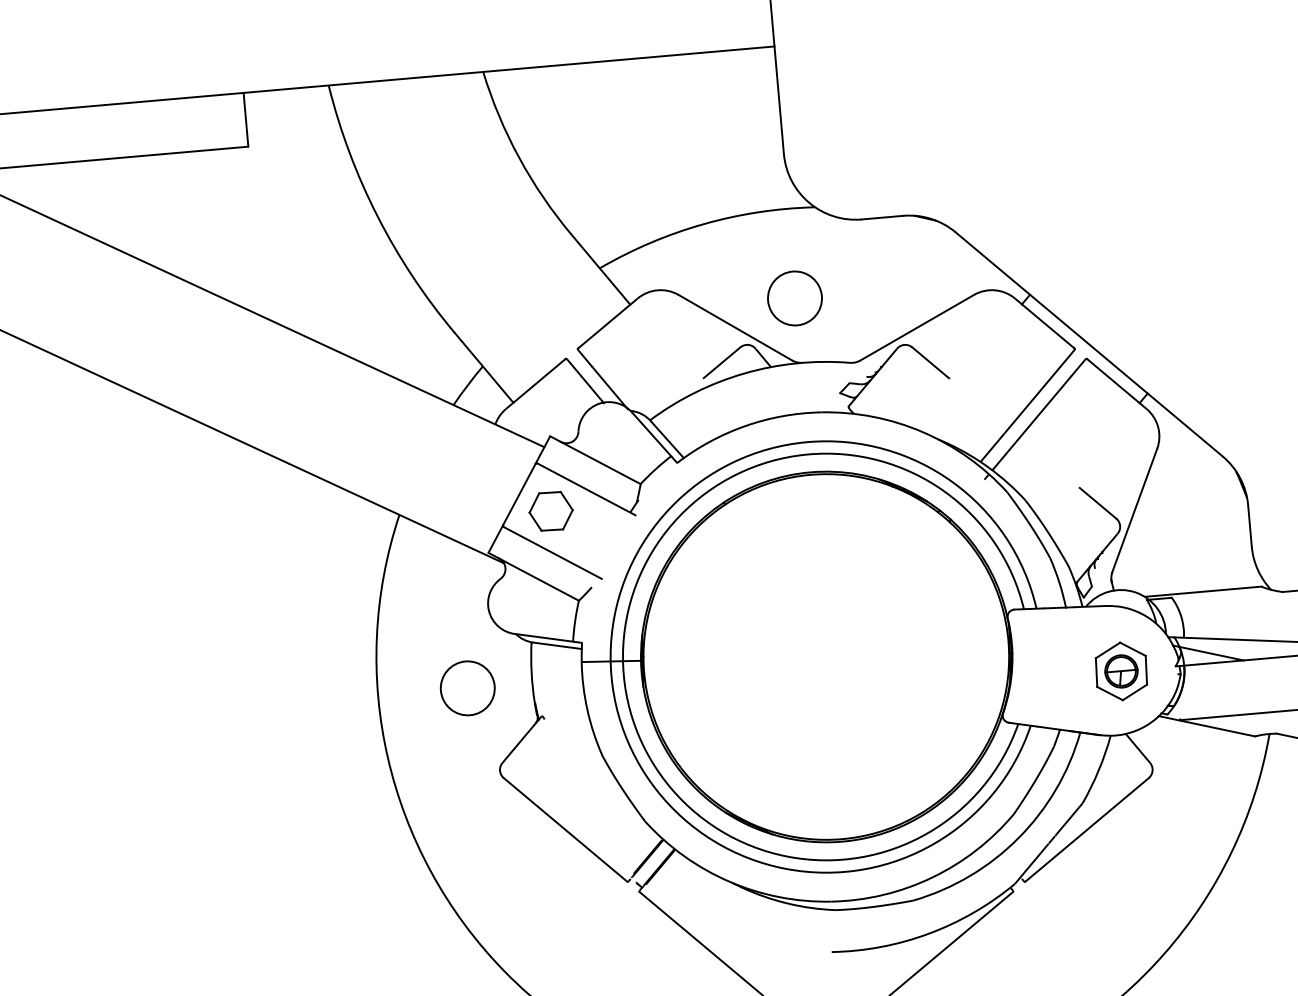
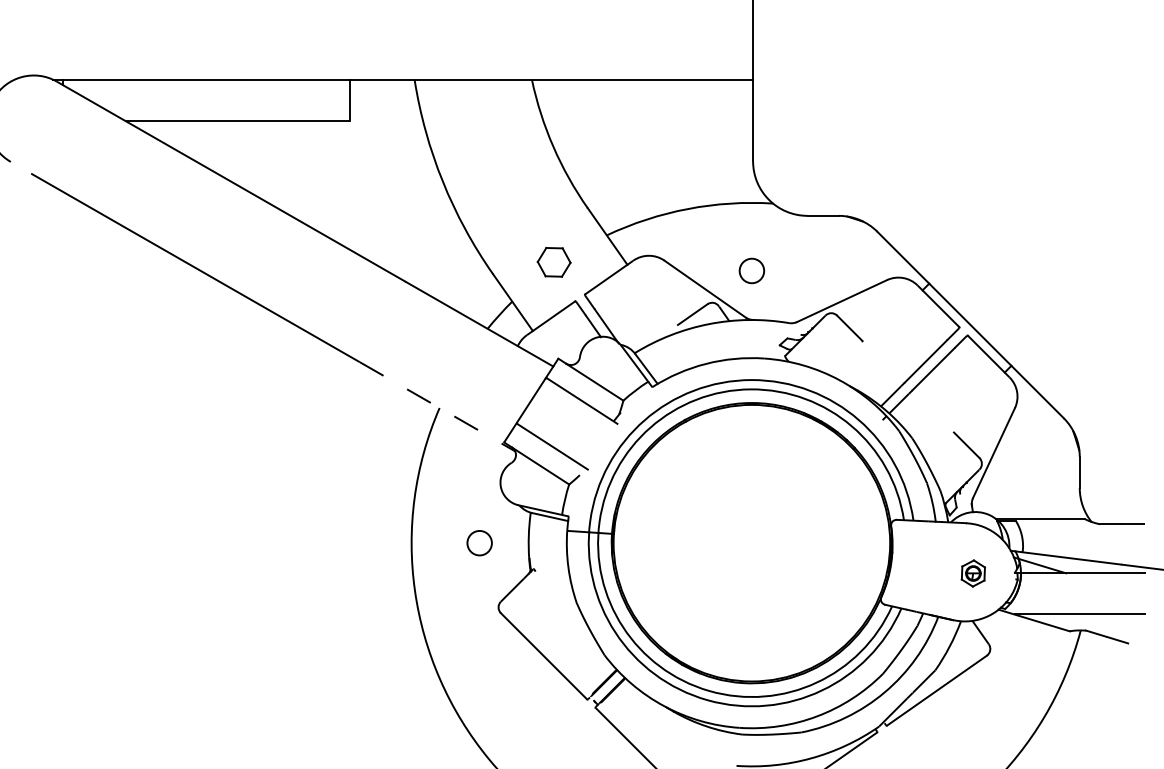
circle: (794, 297) -> (751, 270), size x0.6
part: (550, 511) -> (553, 262), moved
line: (396, 513) -> (437, 406), solid -> dashed
part: (1121, 671) -> (973, 573), size x0.6
circle: (467, 687) -> (479, 542), size x0.6

